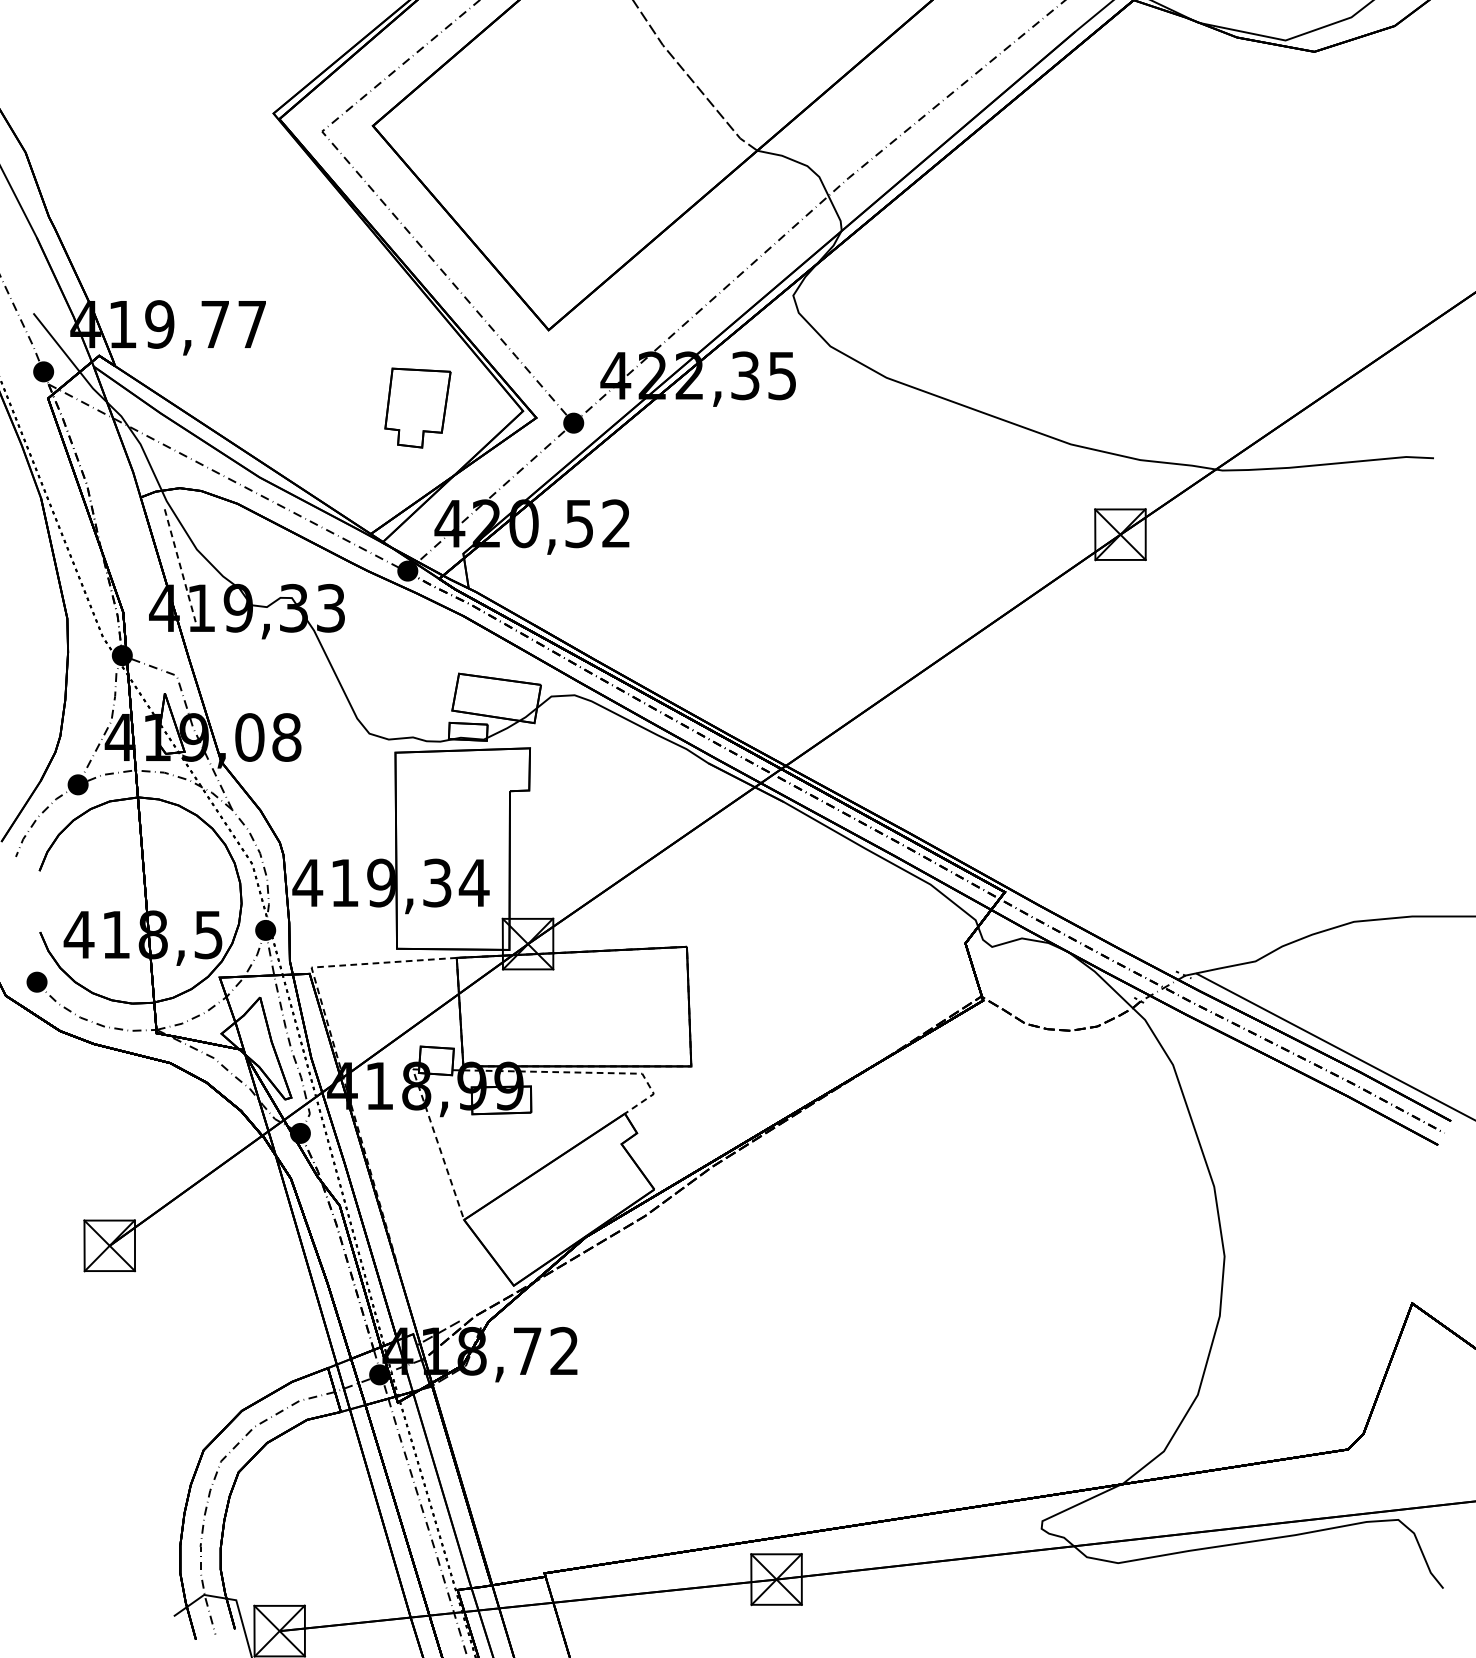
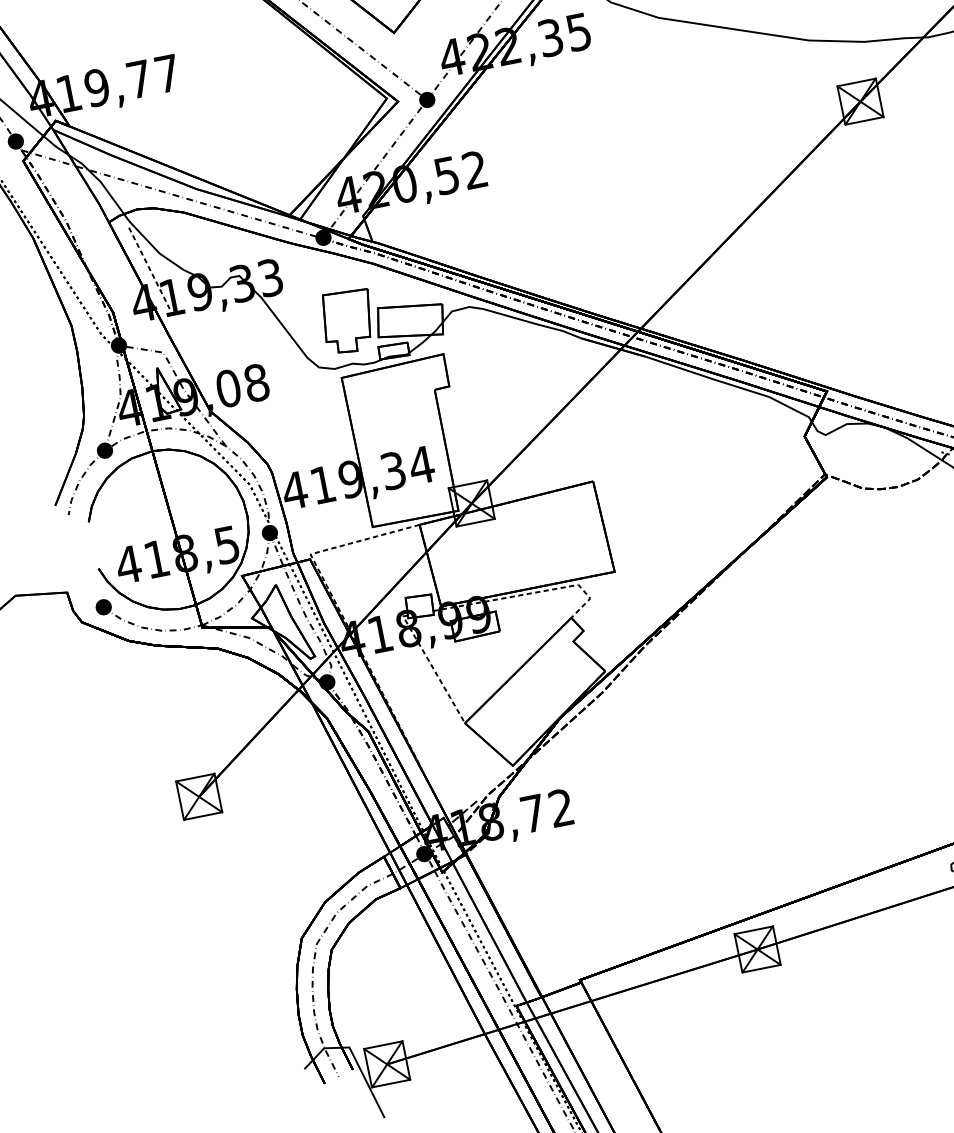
part: (417, 407) -> (347, 321), moved

